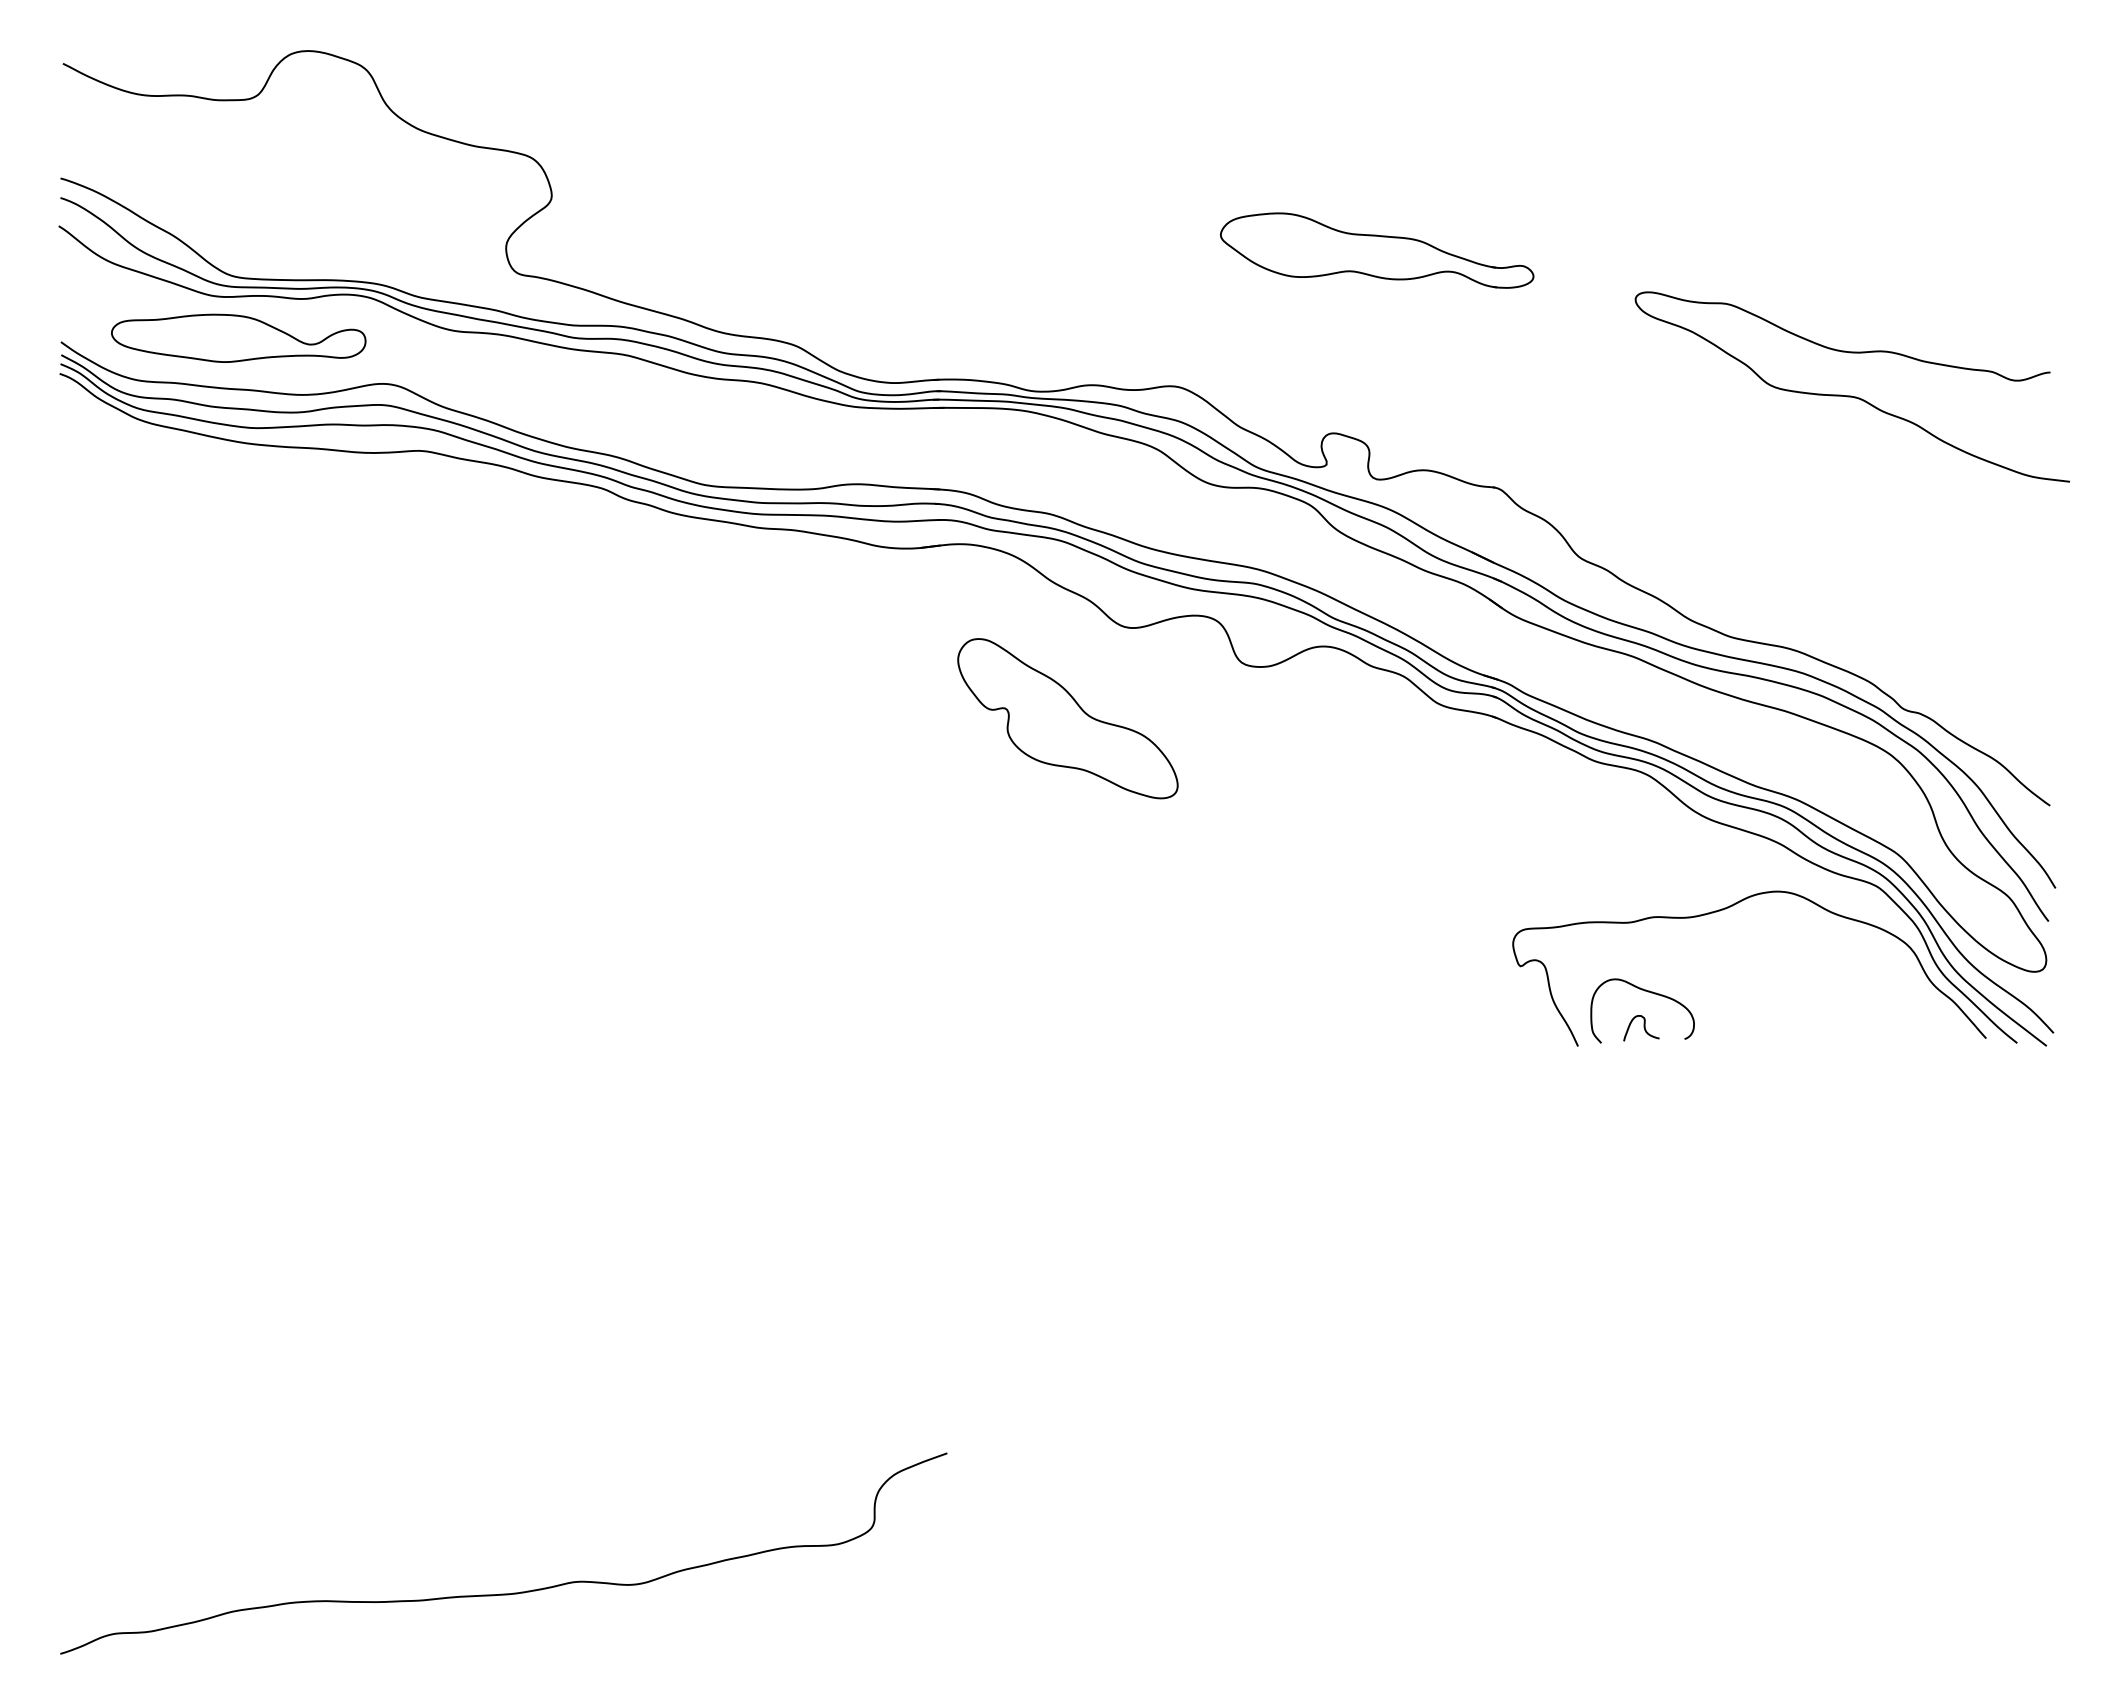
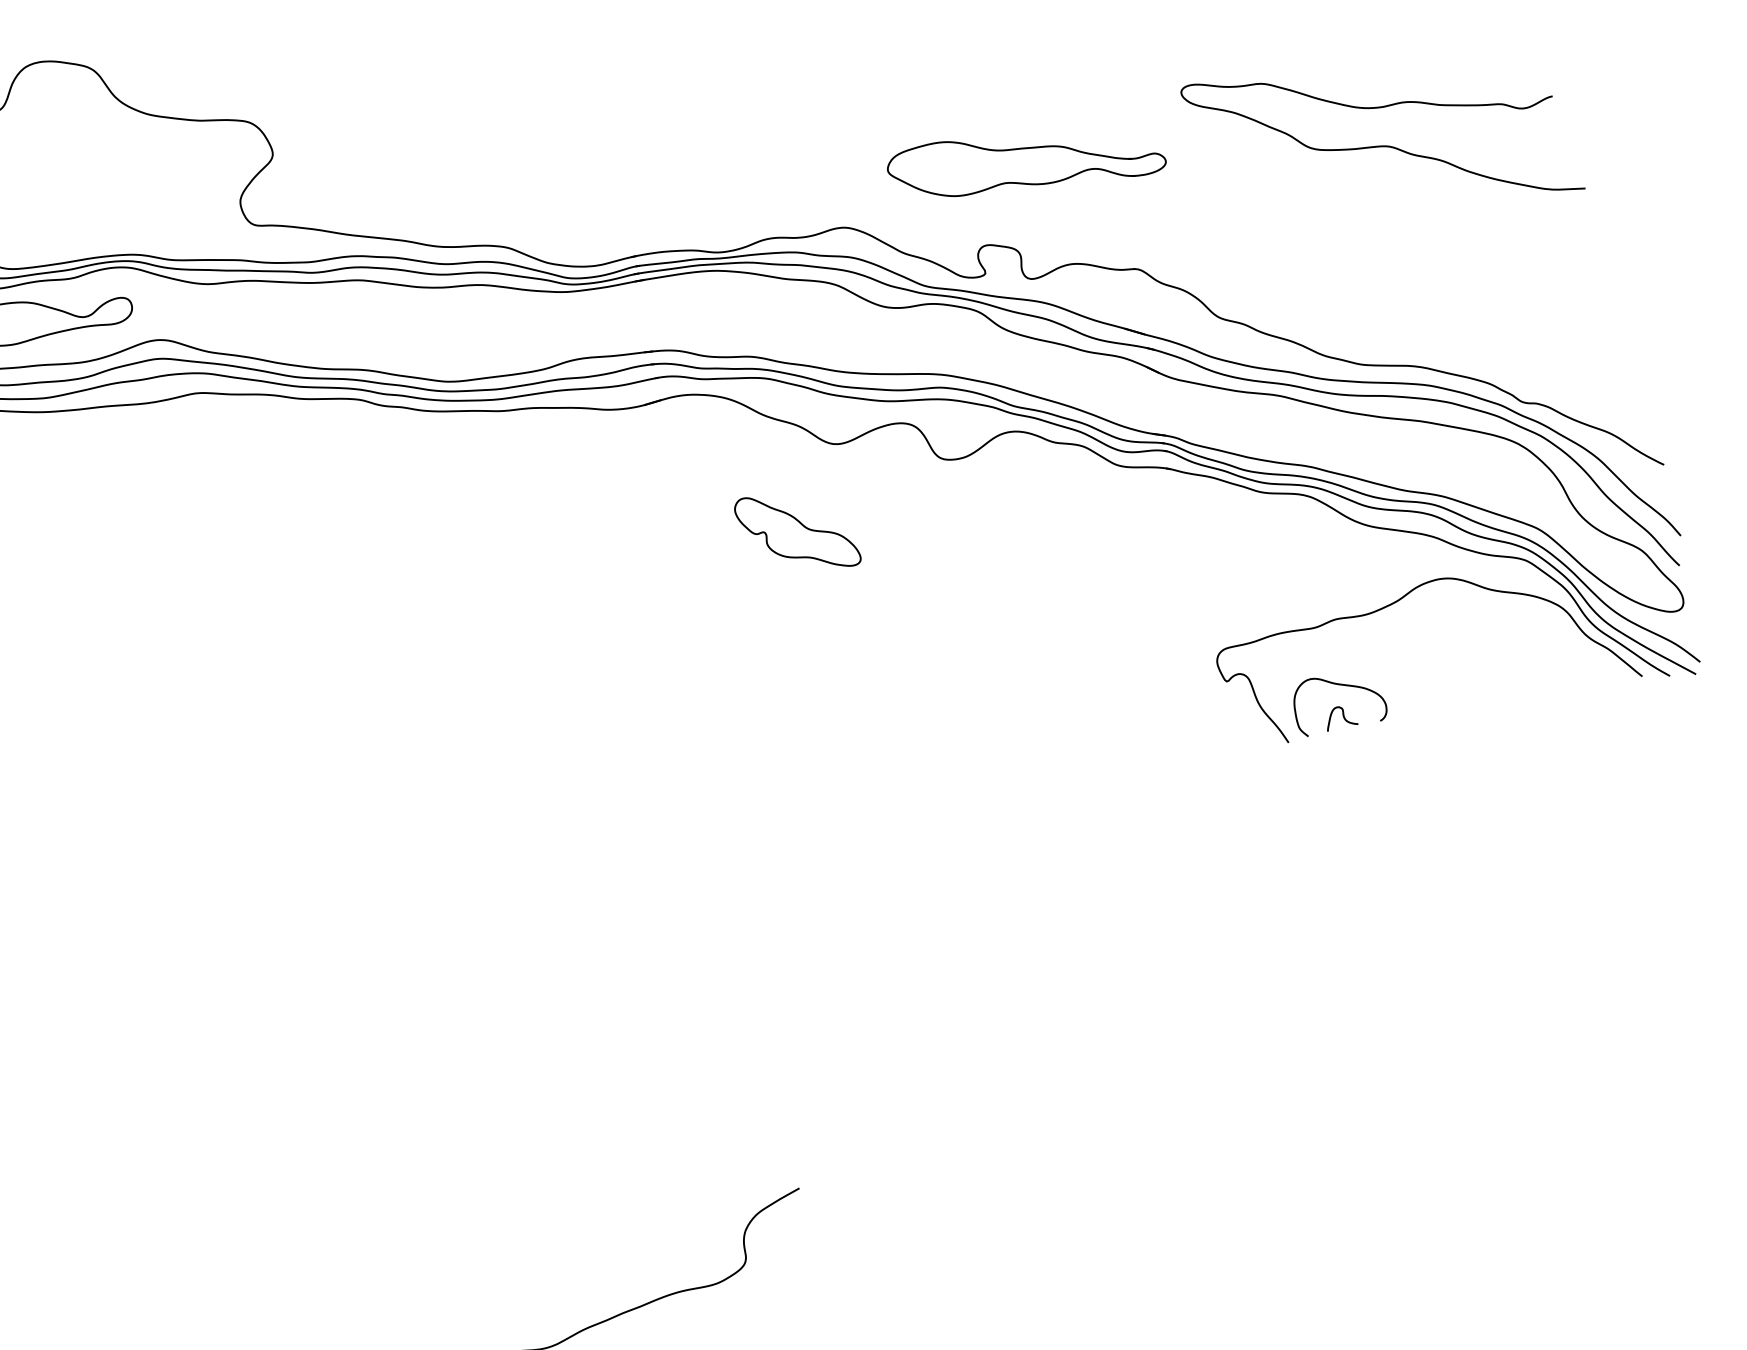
part: (1377, 250) -> (1026, 161), moved
curve: (1851, 395) -> (1383, 145), moved
part: (1067, 718) -> (797, 531), size x0.6

